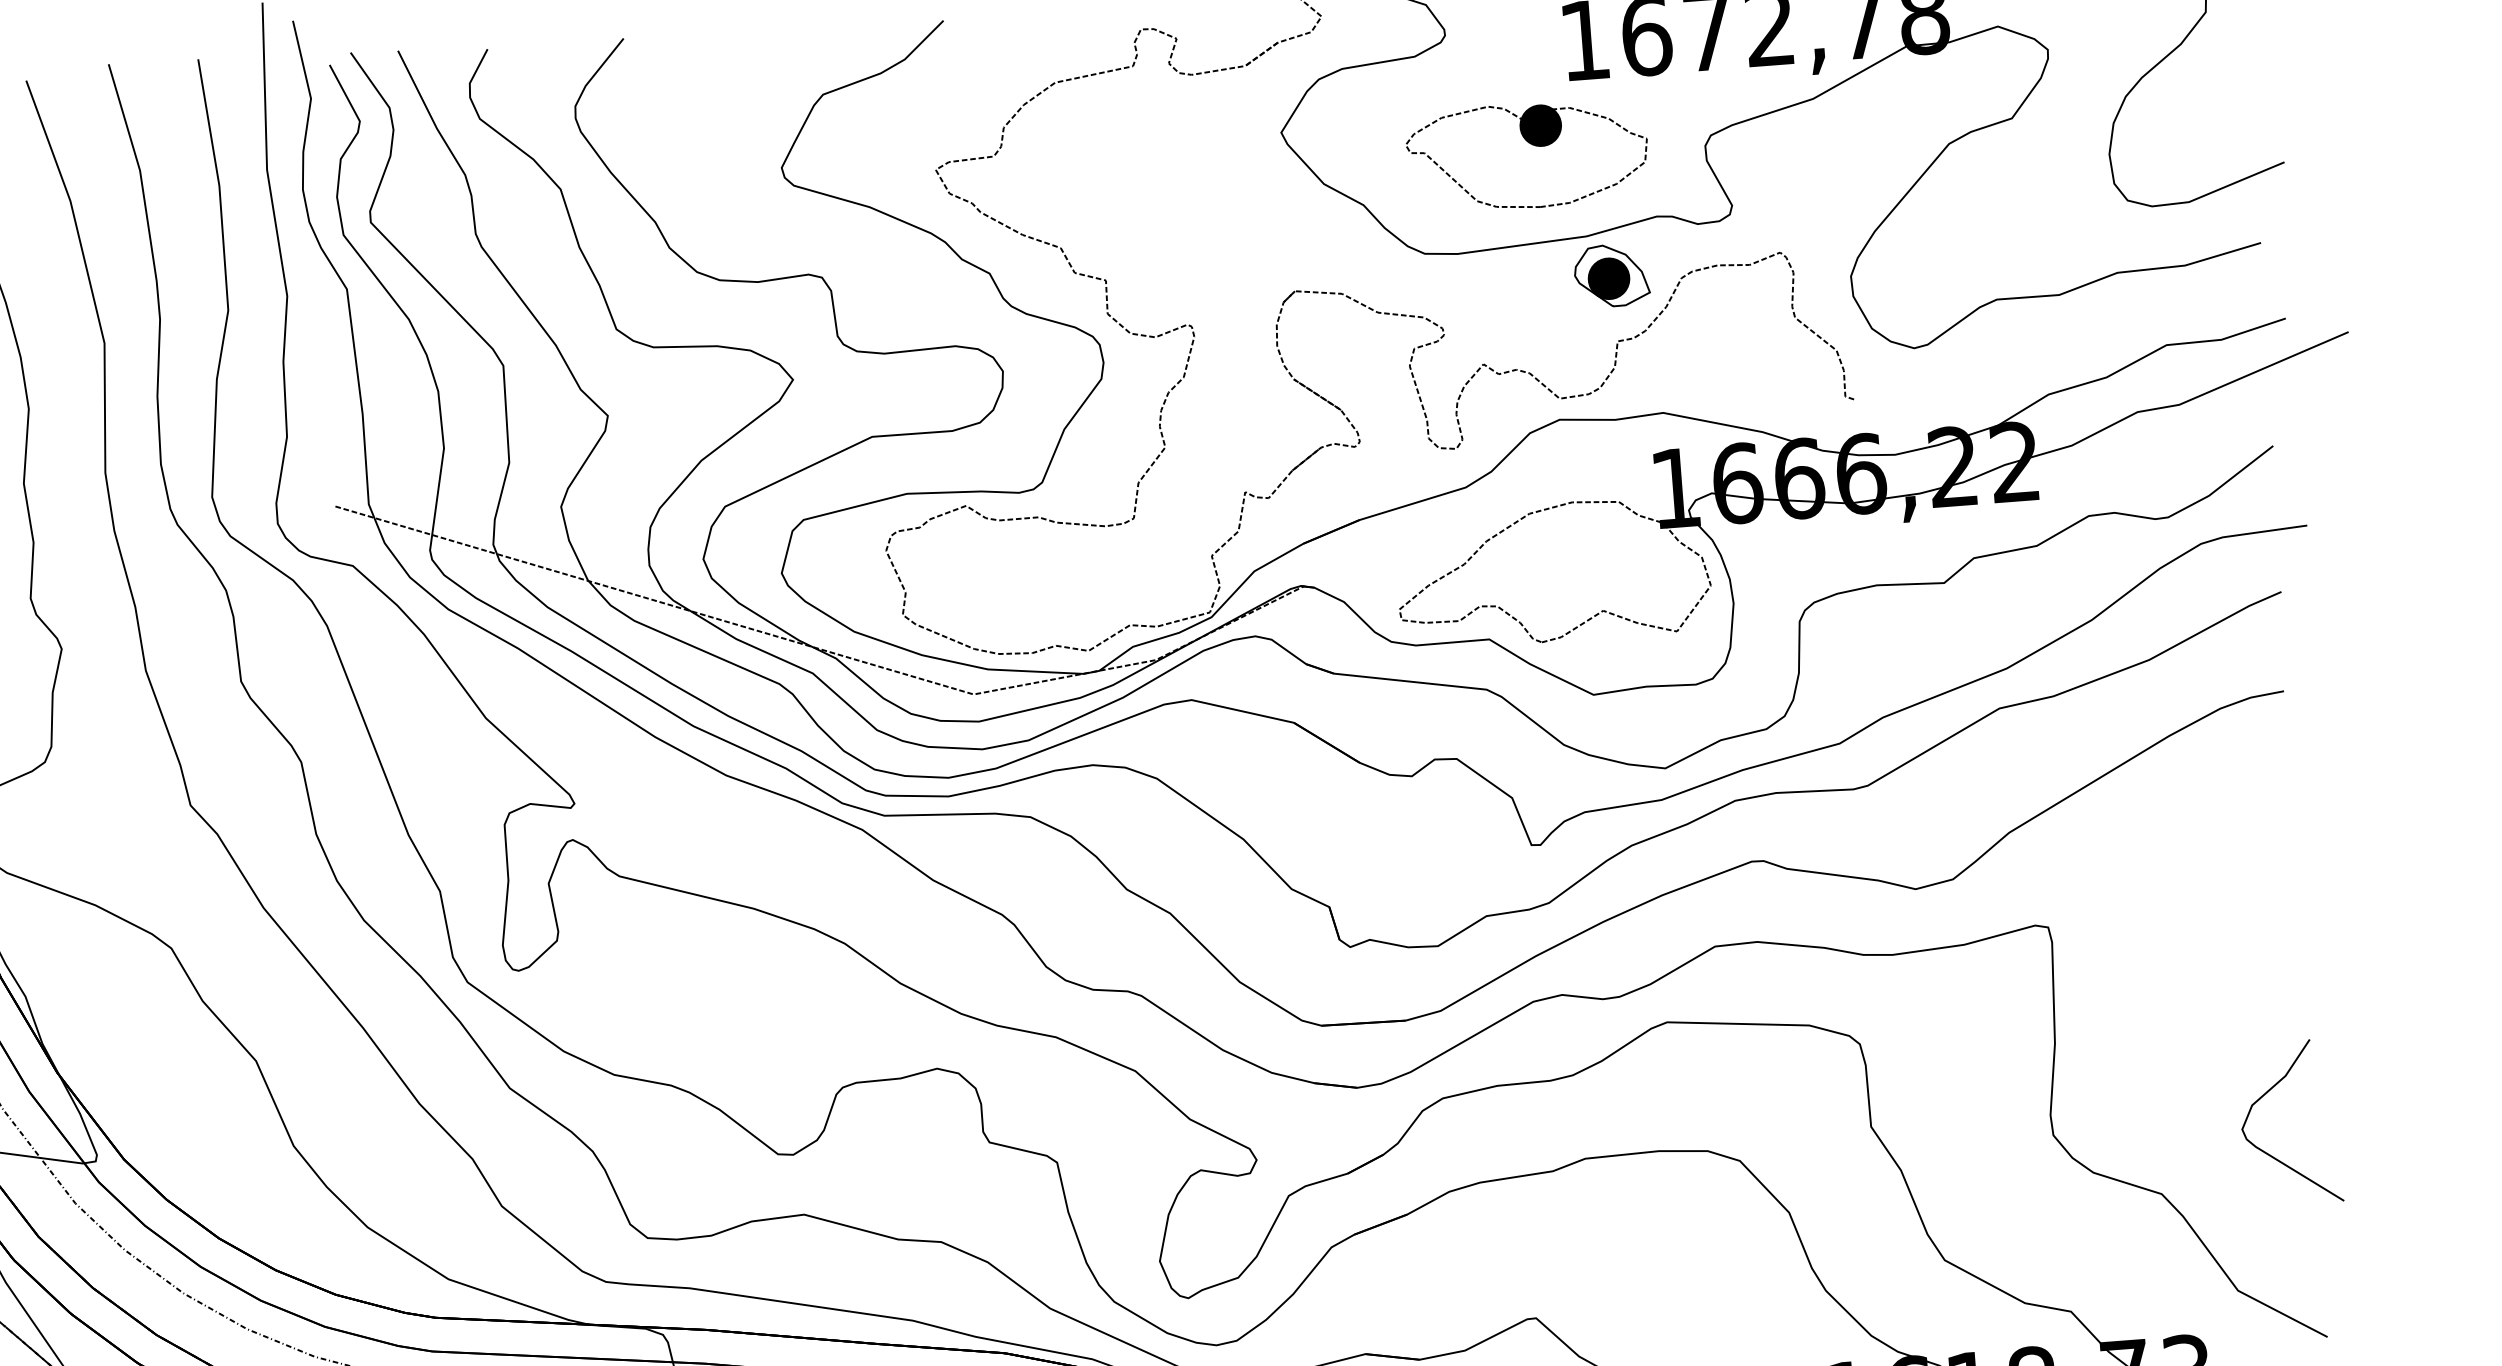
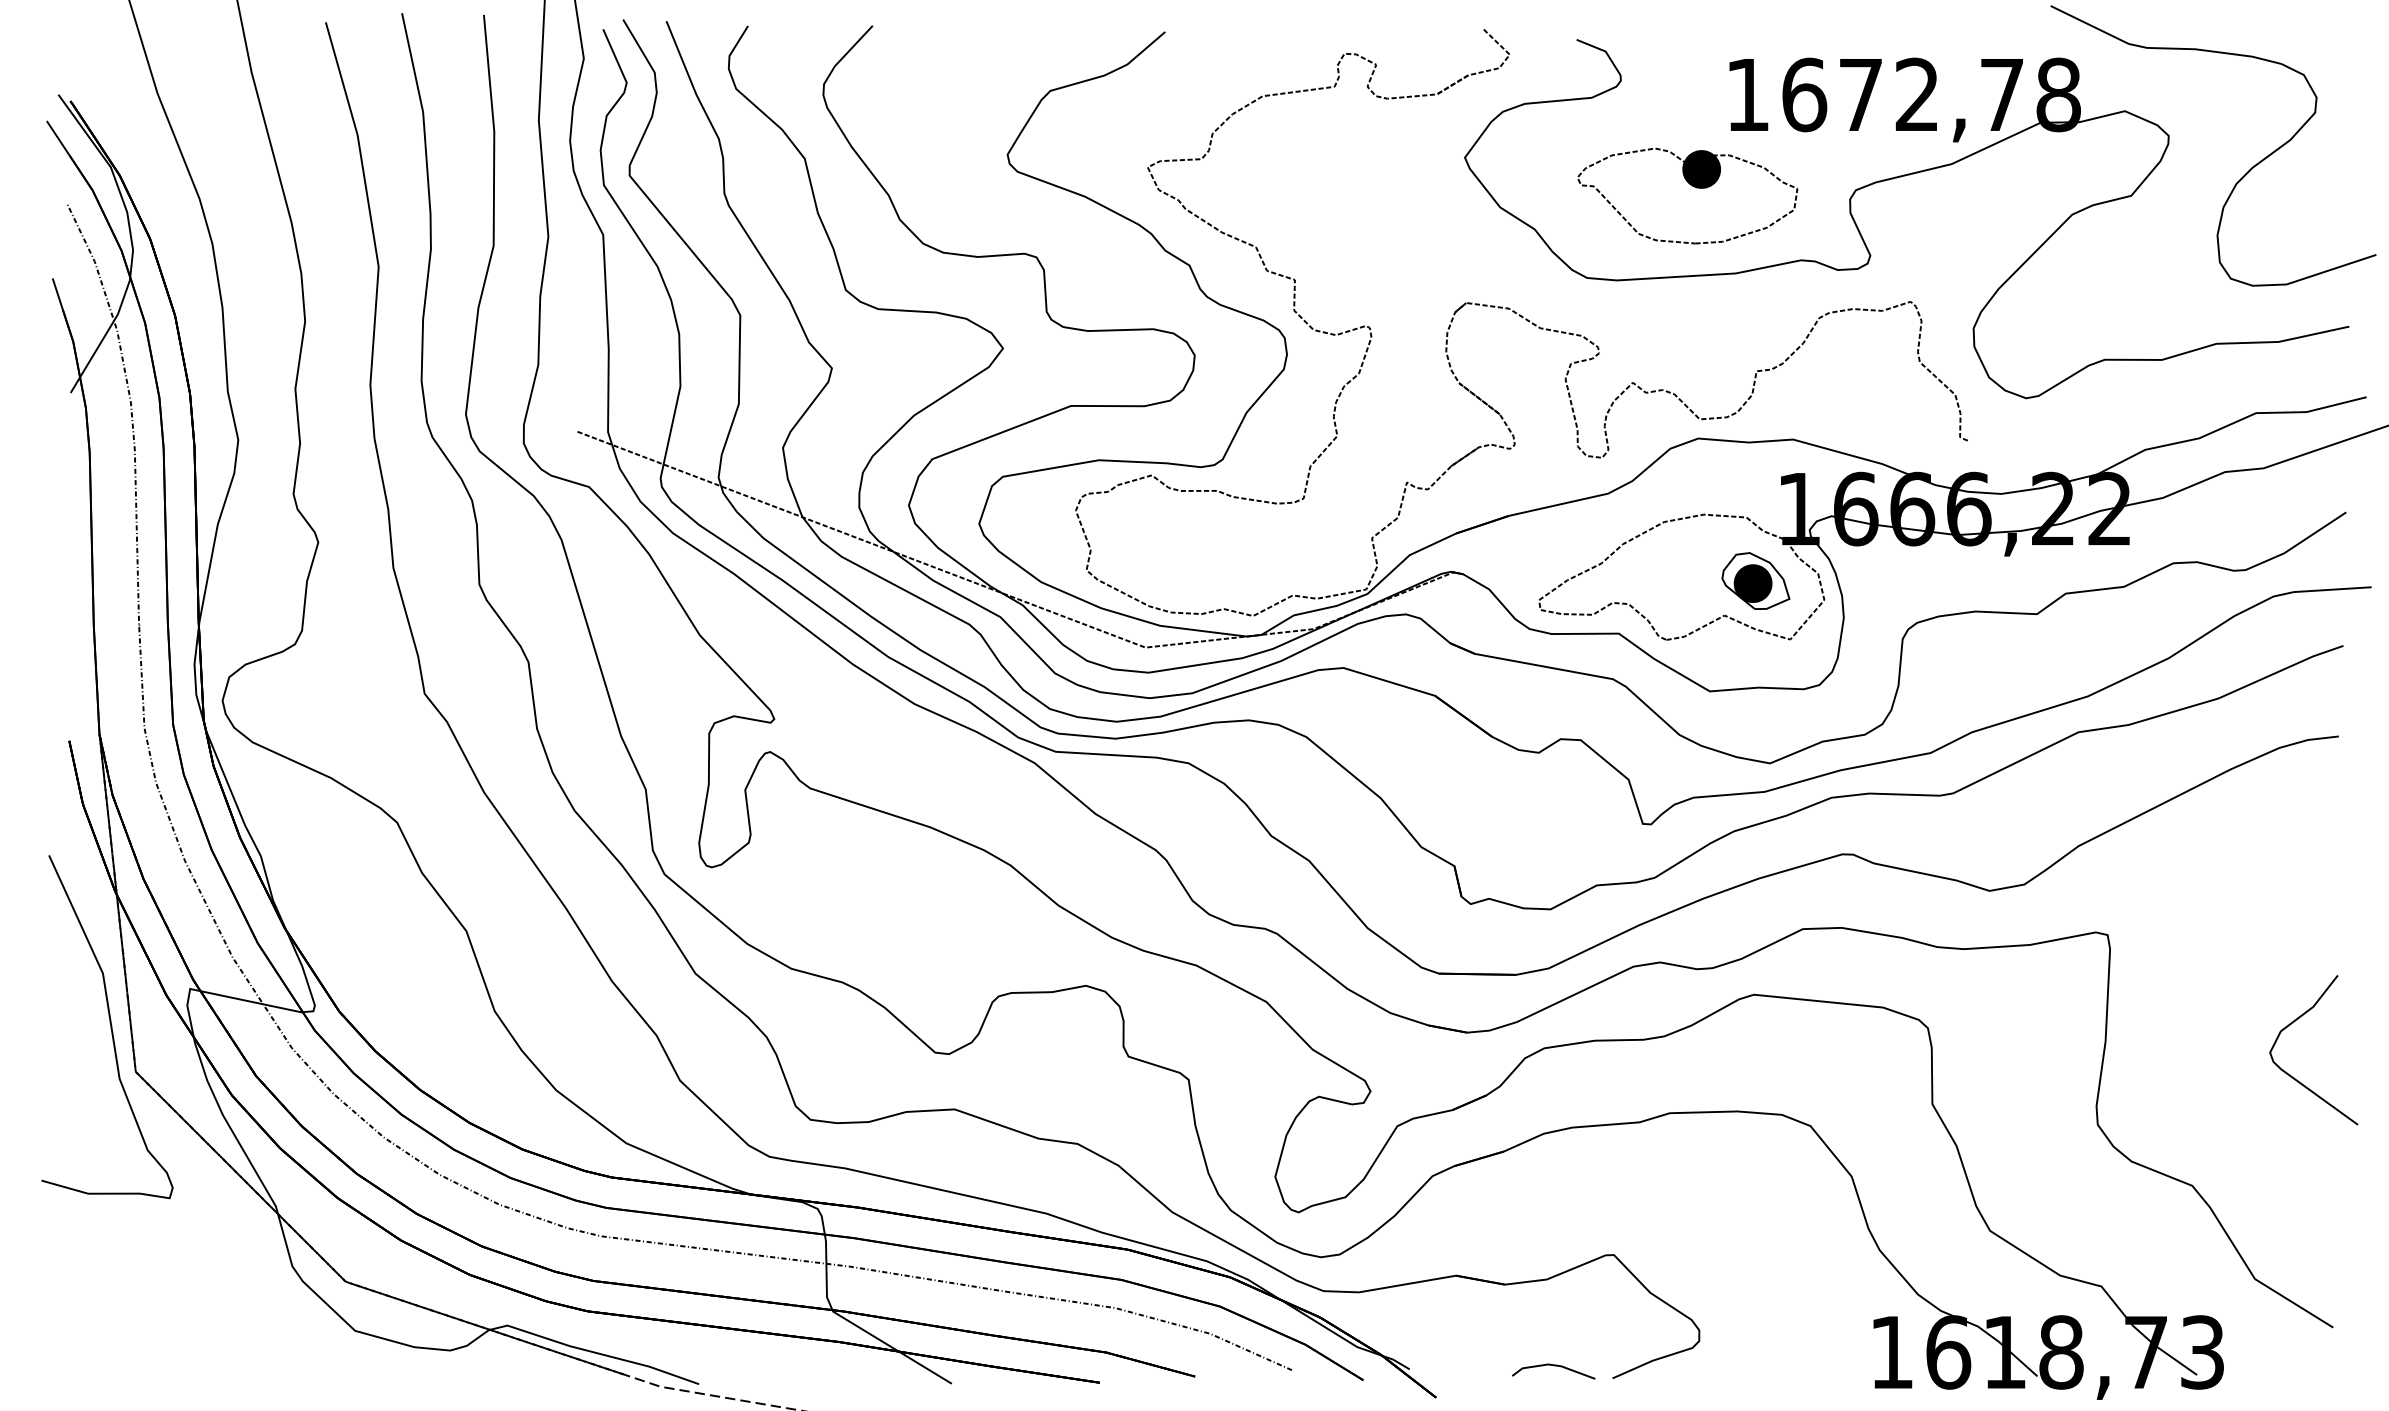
part: (1611, 275) -> (1755, 580), moved
curve: (2270, 1154) -> (2294, 1077), moved

